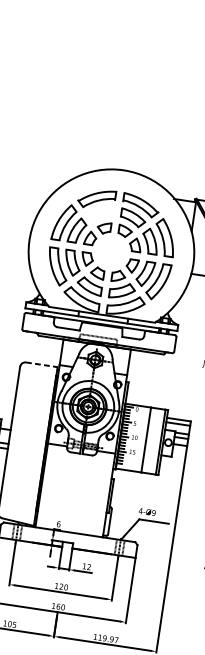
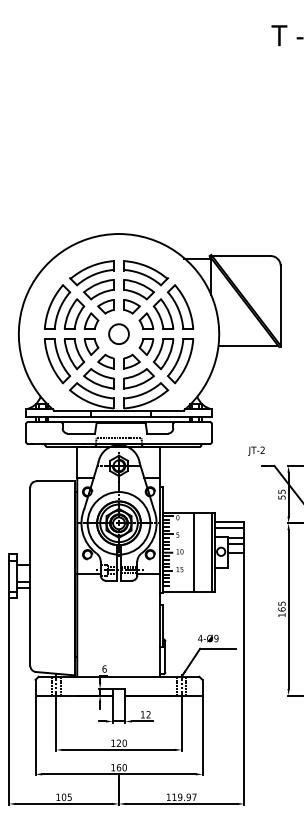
part: (100, 213) -> (98, 289), added
circle: (111, 251) -> (118, 333), added
line: (42, 365) -> (56, 481), dashed -> solid

